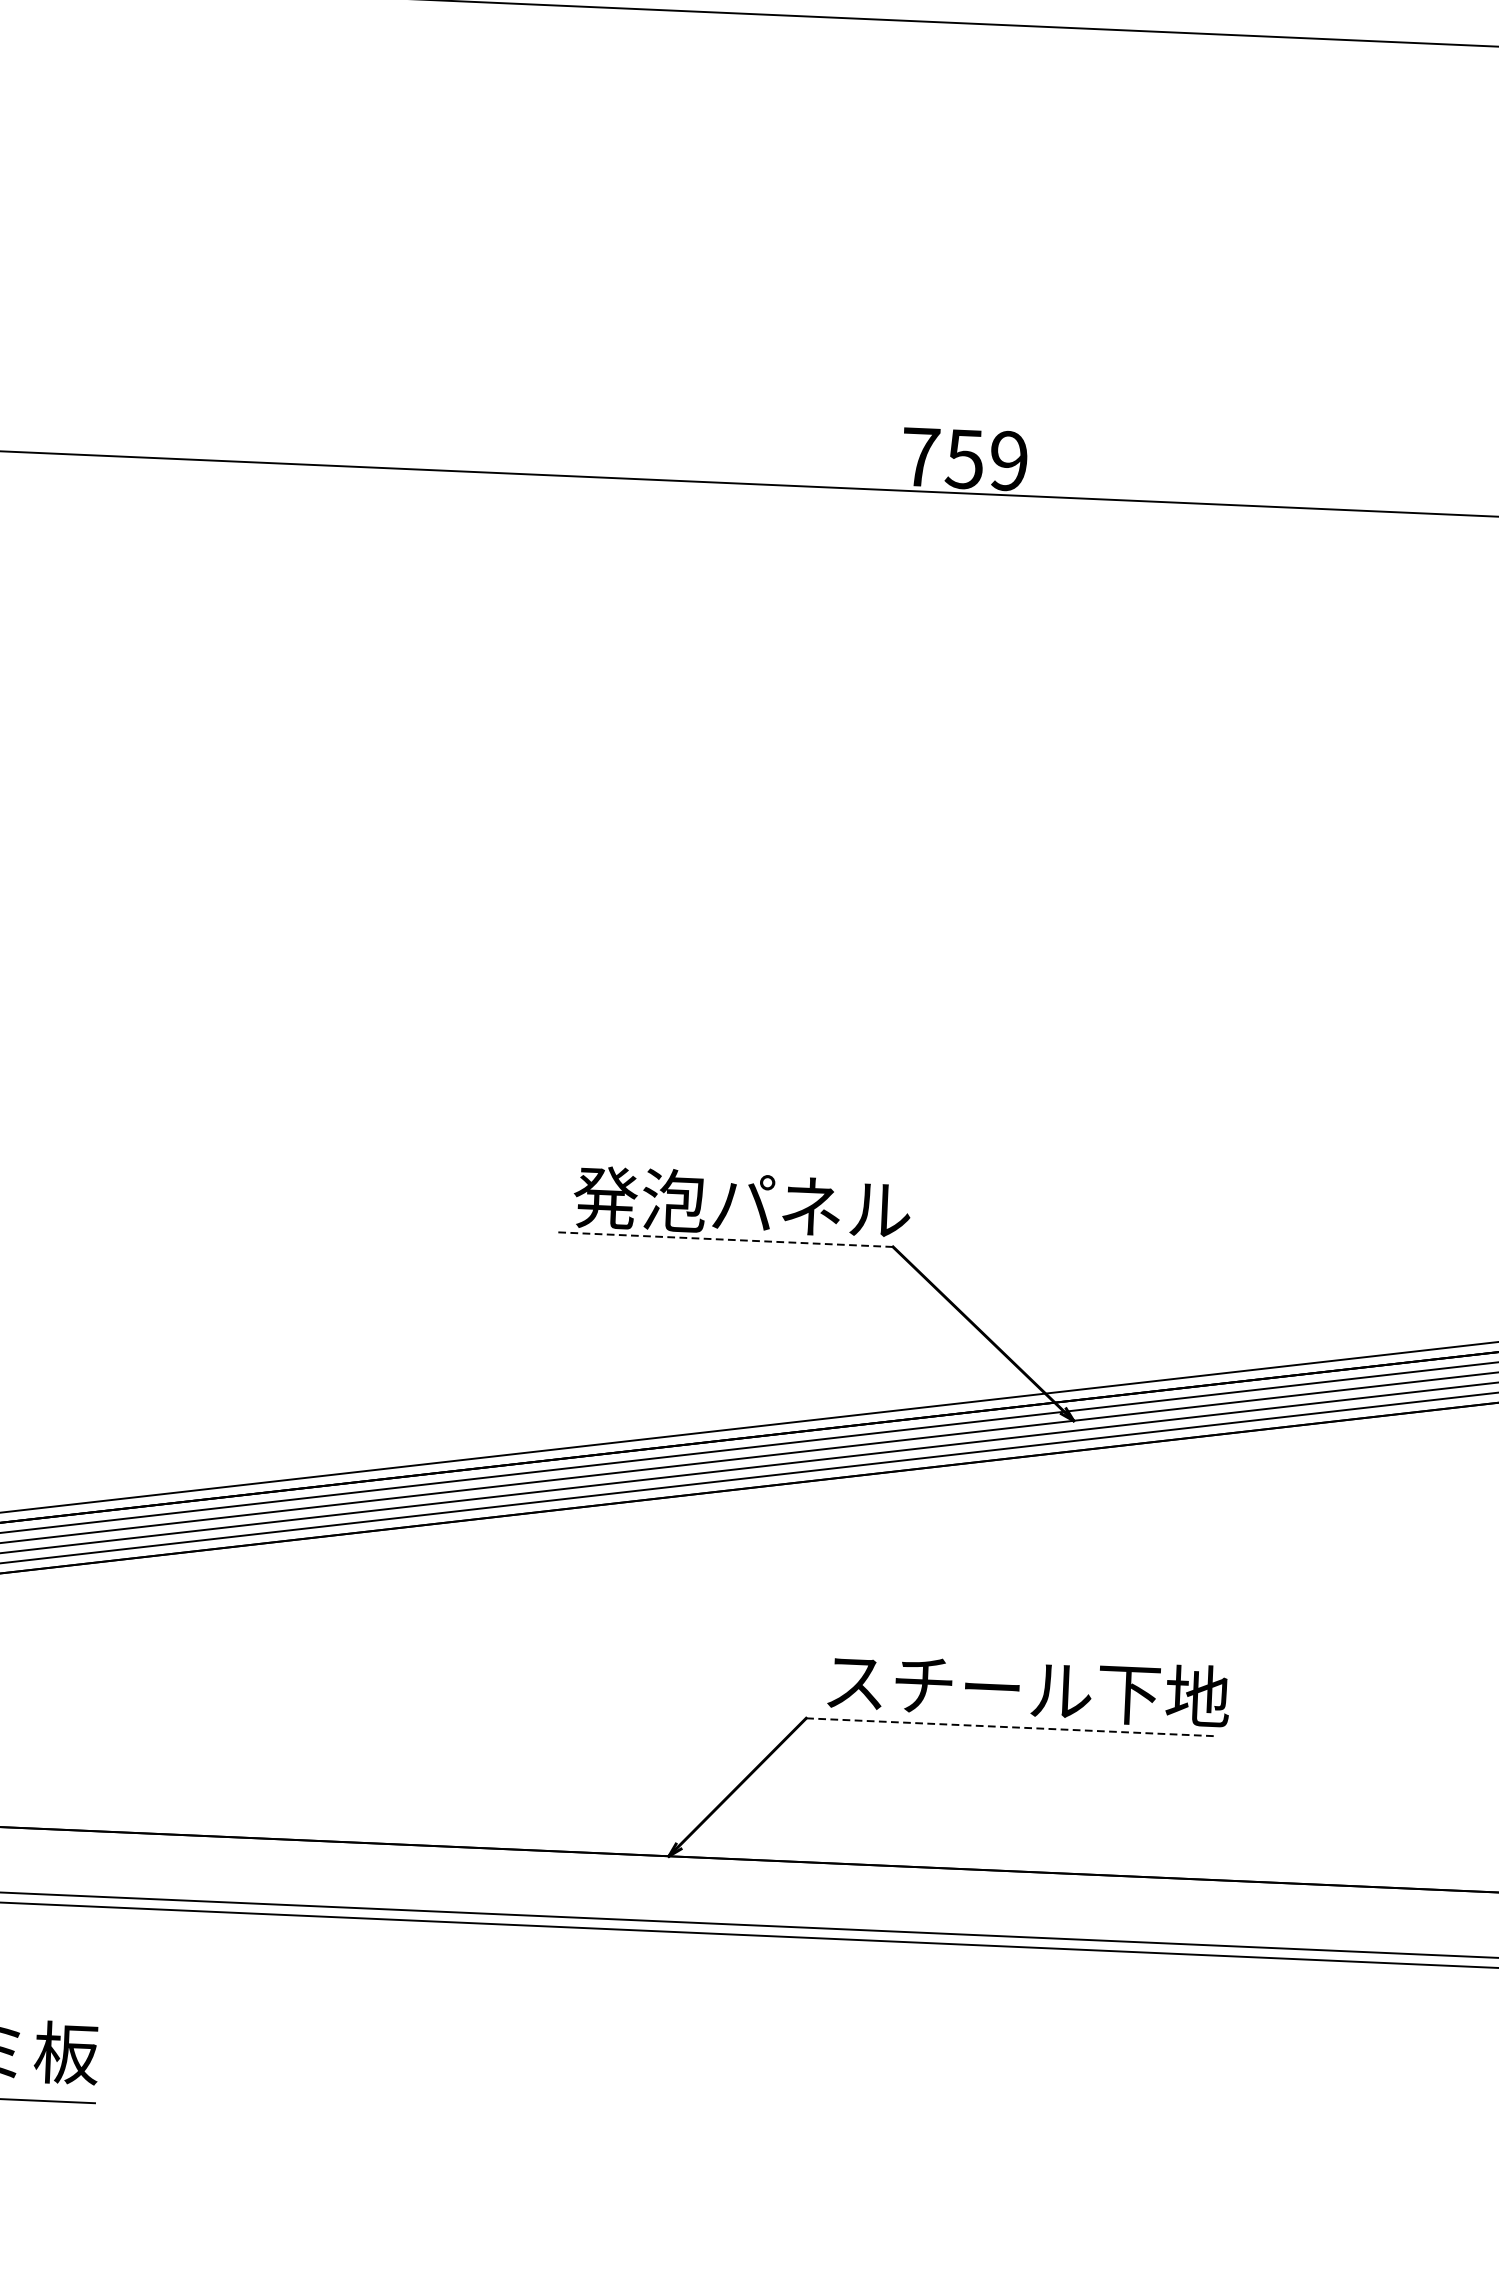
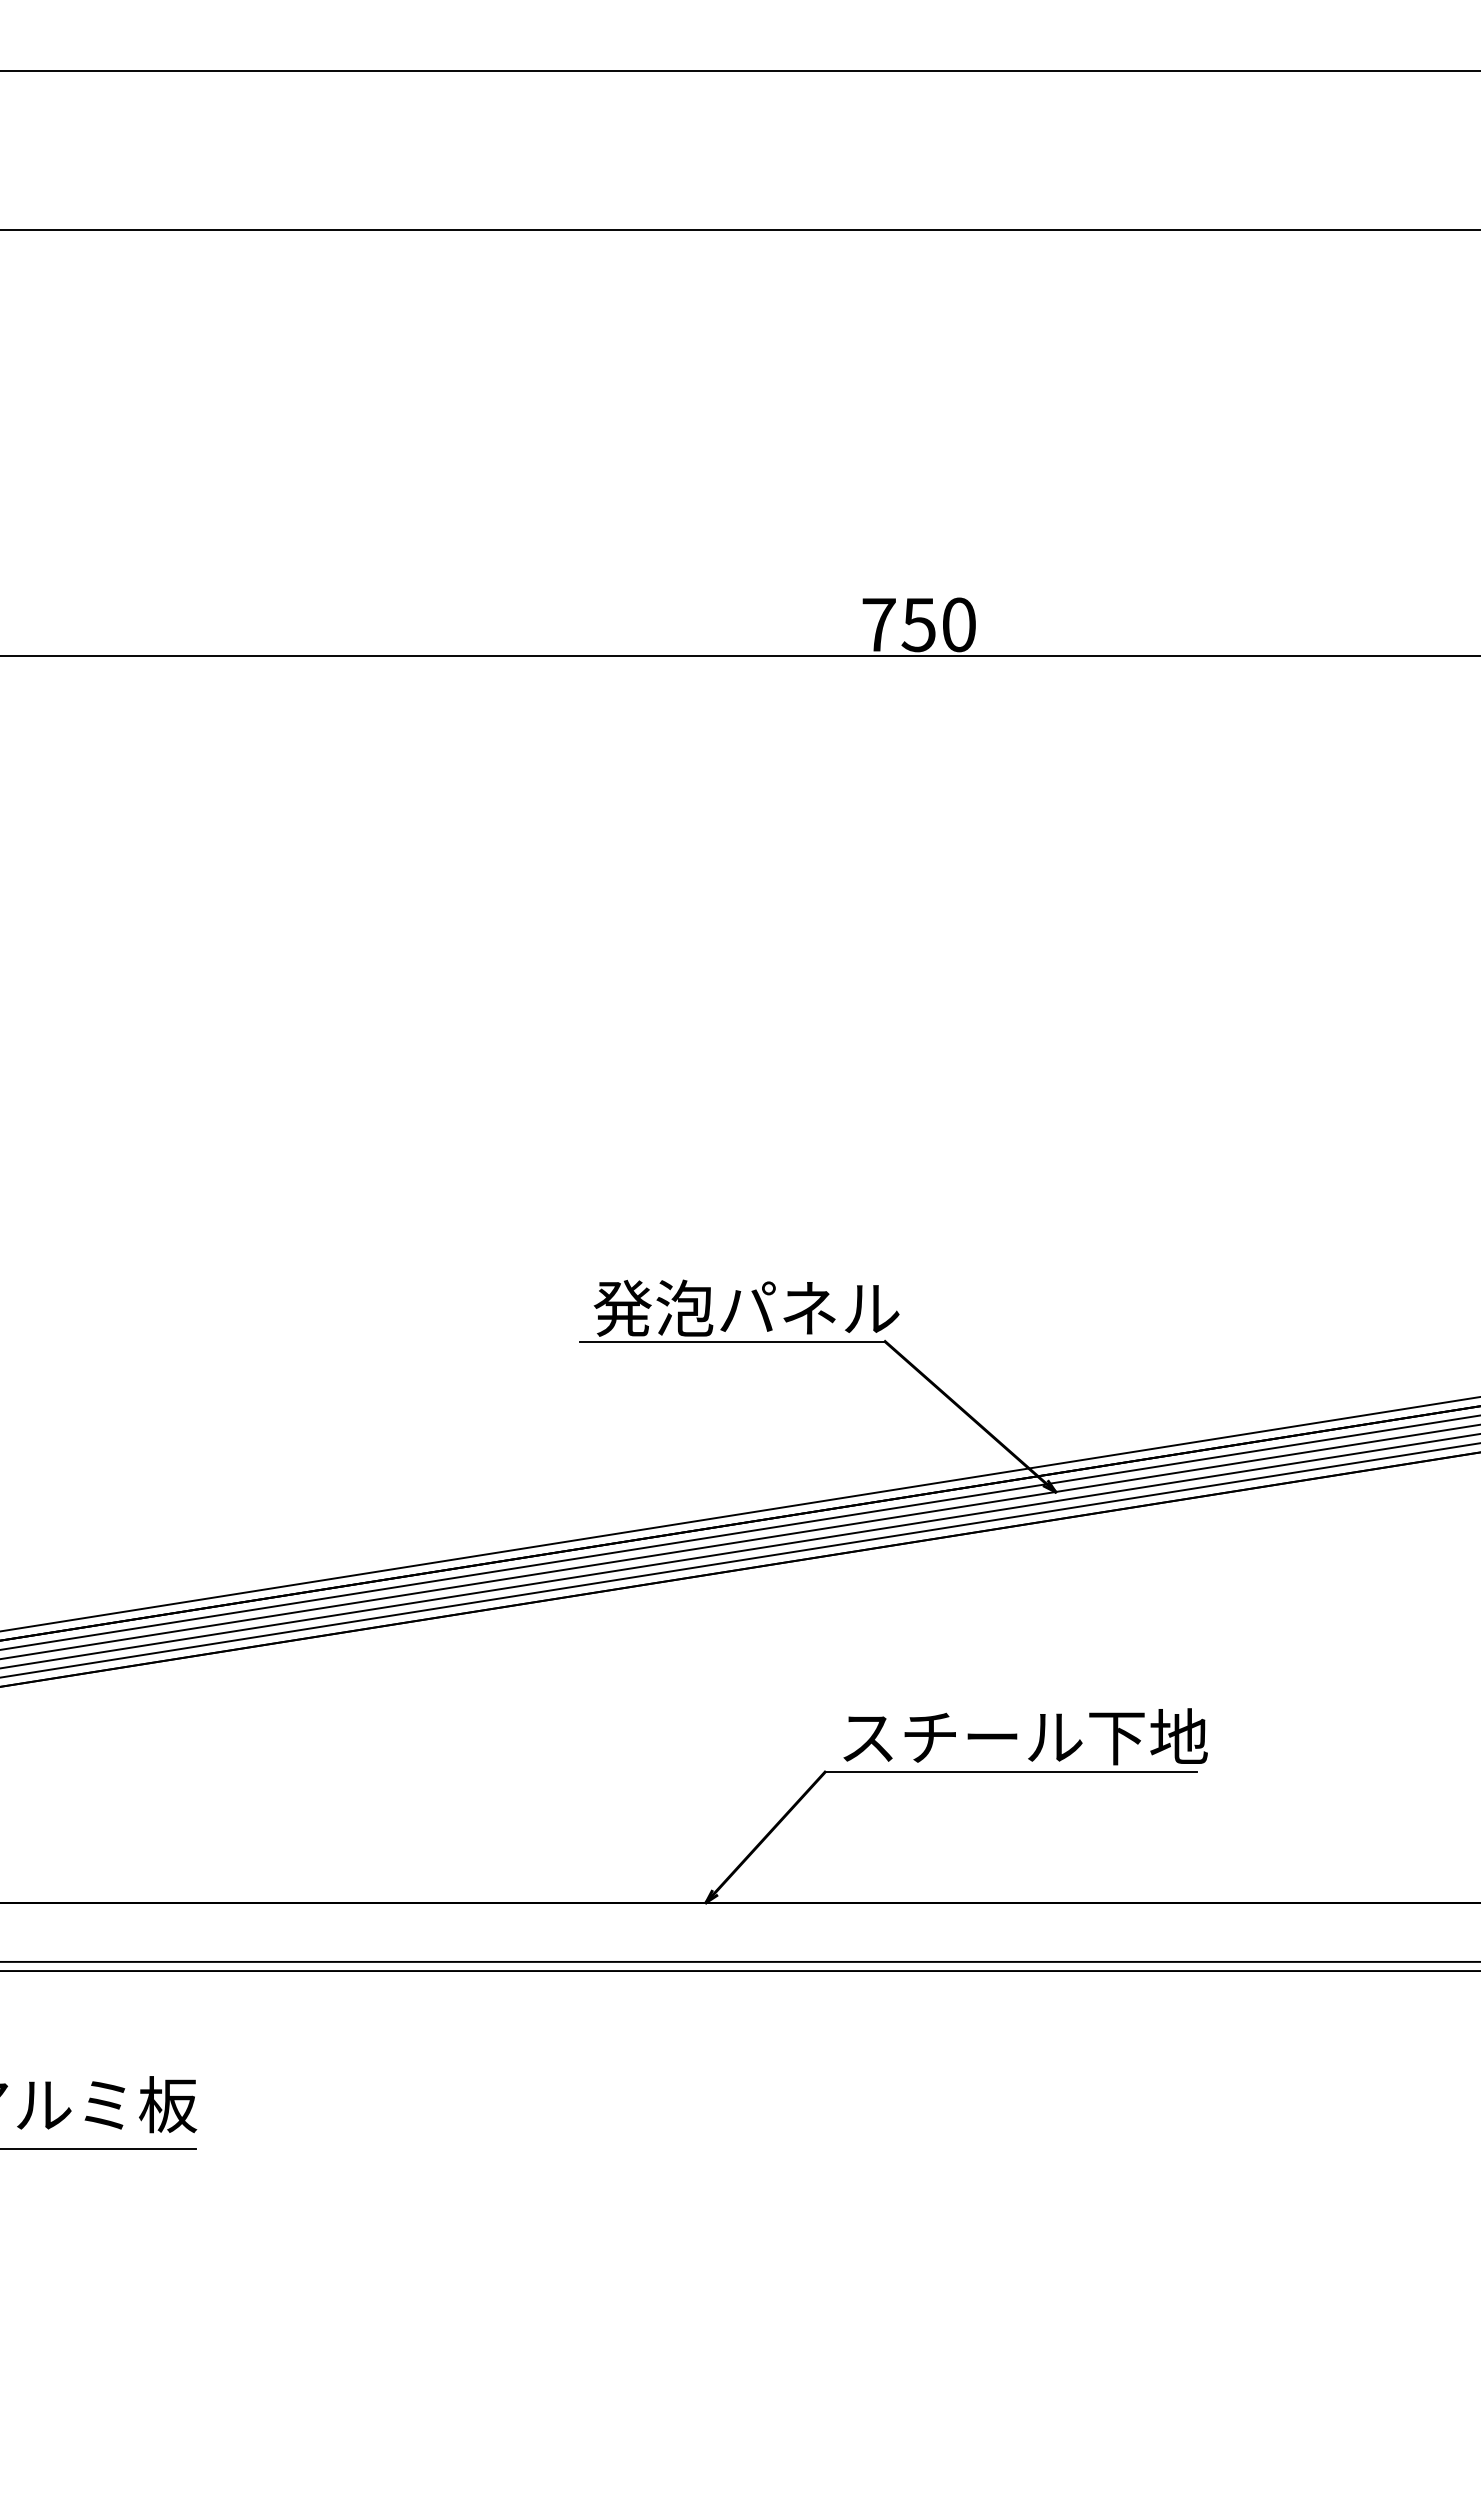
text: (1008, 460) -> (958, 624), 759 -> 750
line: (724, 1239) -> (732, 1341), dashed -> solid
line: (1011, 1727) -> (1011, 1772), dashed -> solid

